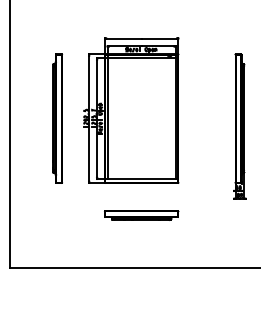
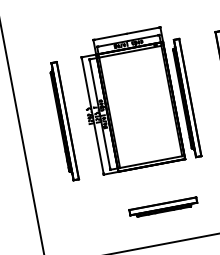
part: (191, 118) -> (186, 98), added
part: (141, 215) -> (163, 207), moved

